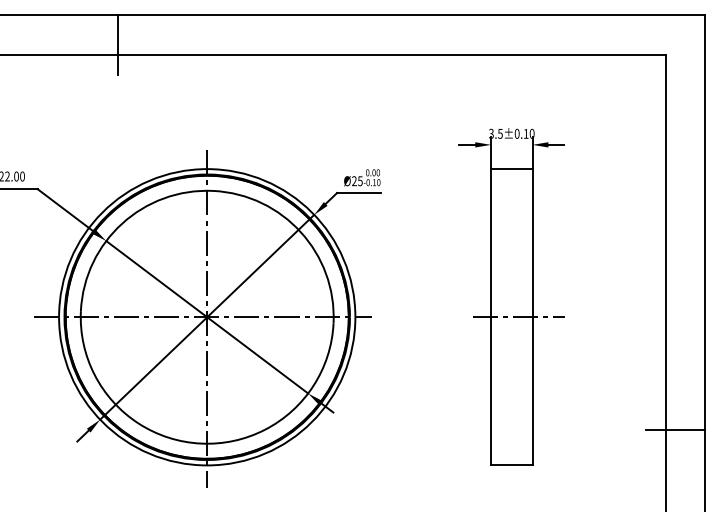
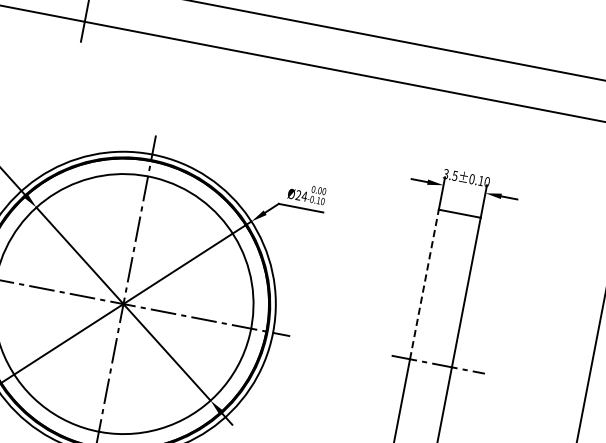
text: (359, 181) -> (303, 196), Ø25 -> Ø24
line: (491, 242) -> (425, 283), solid -> dashed

